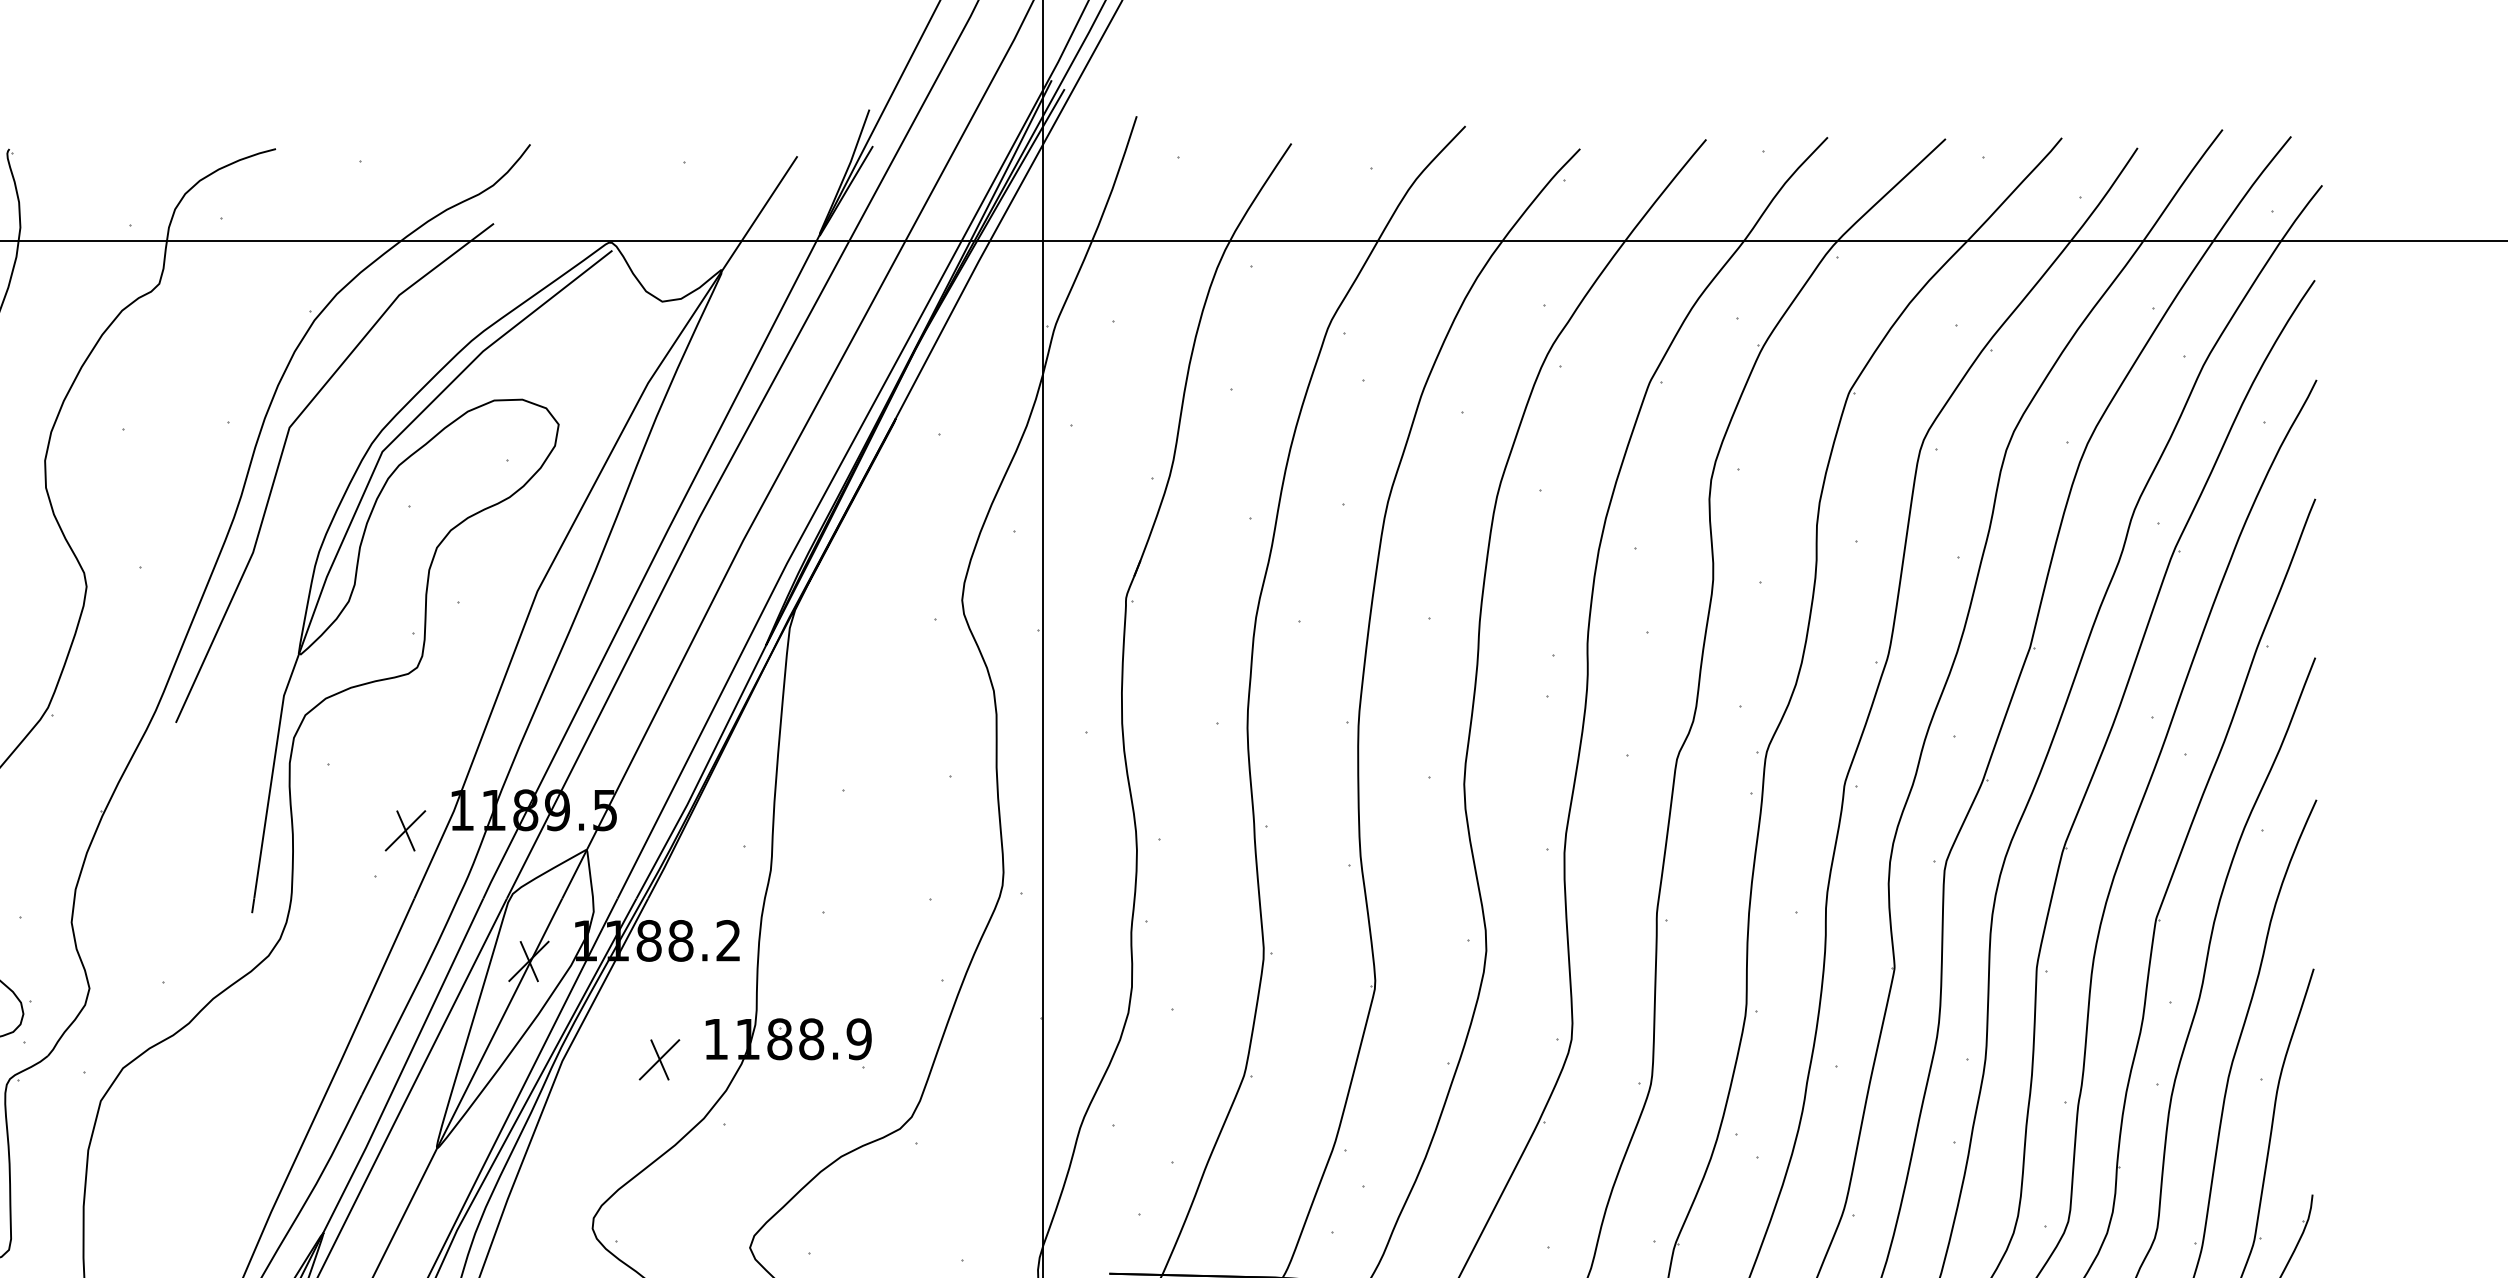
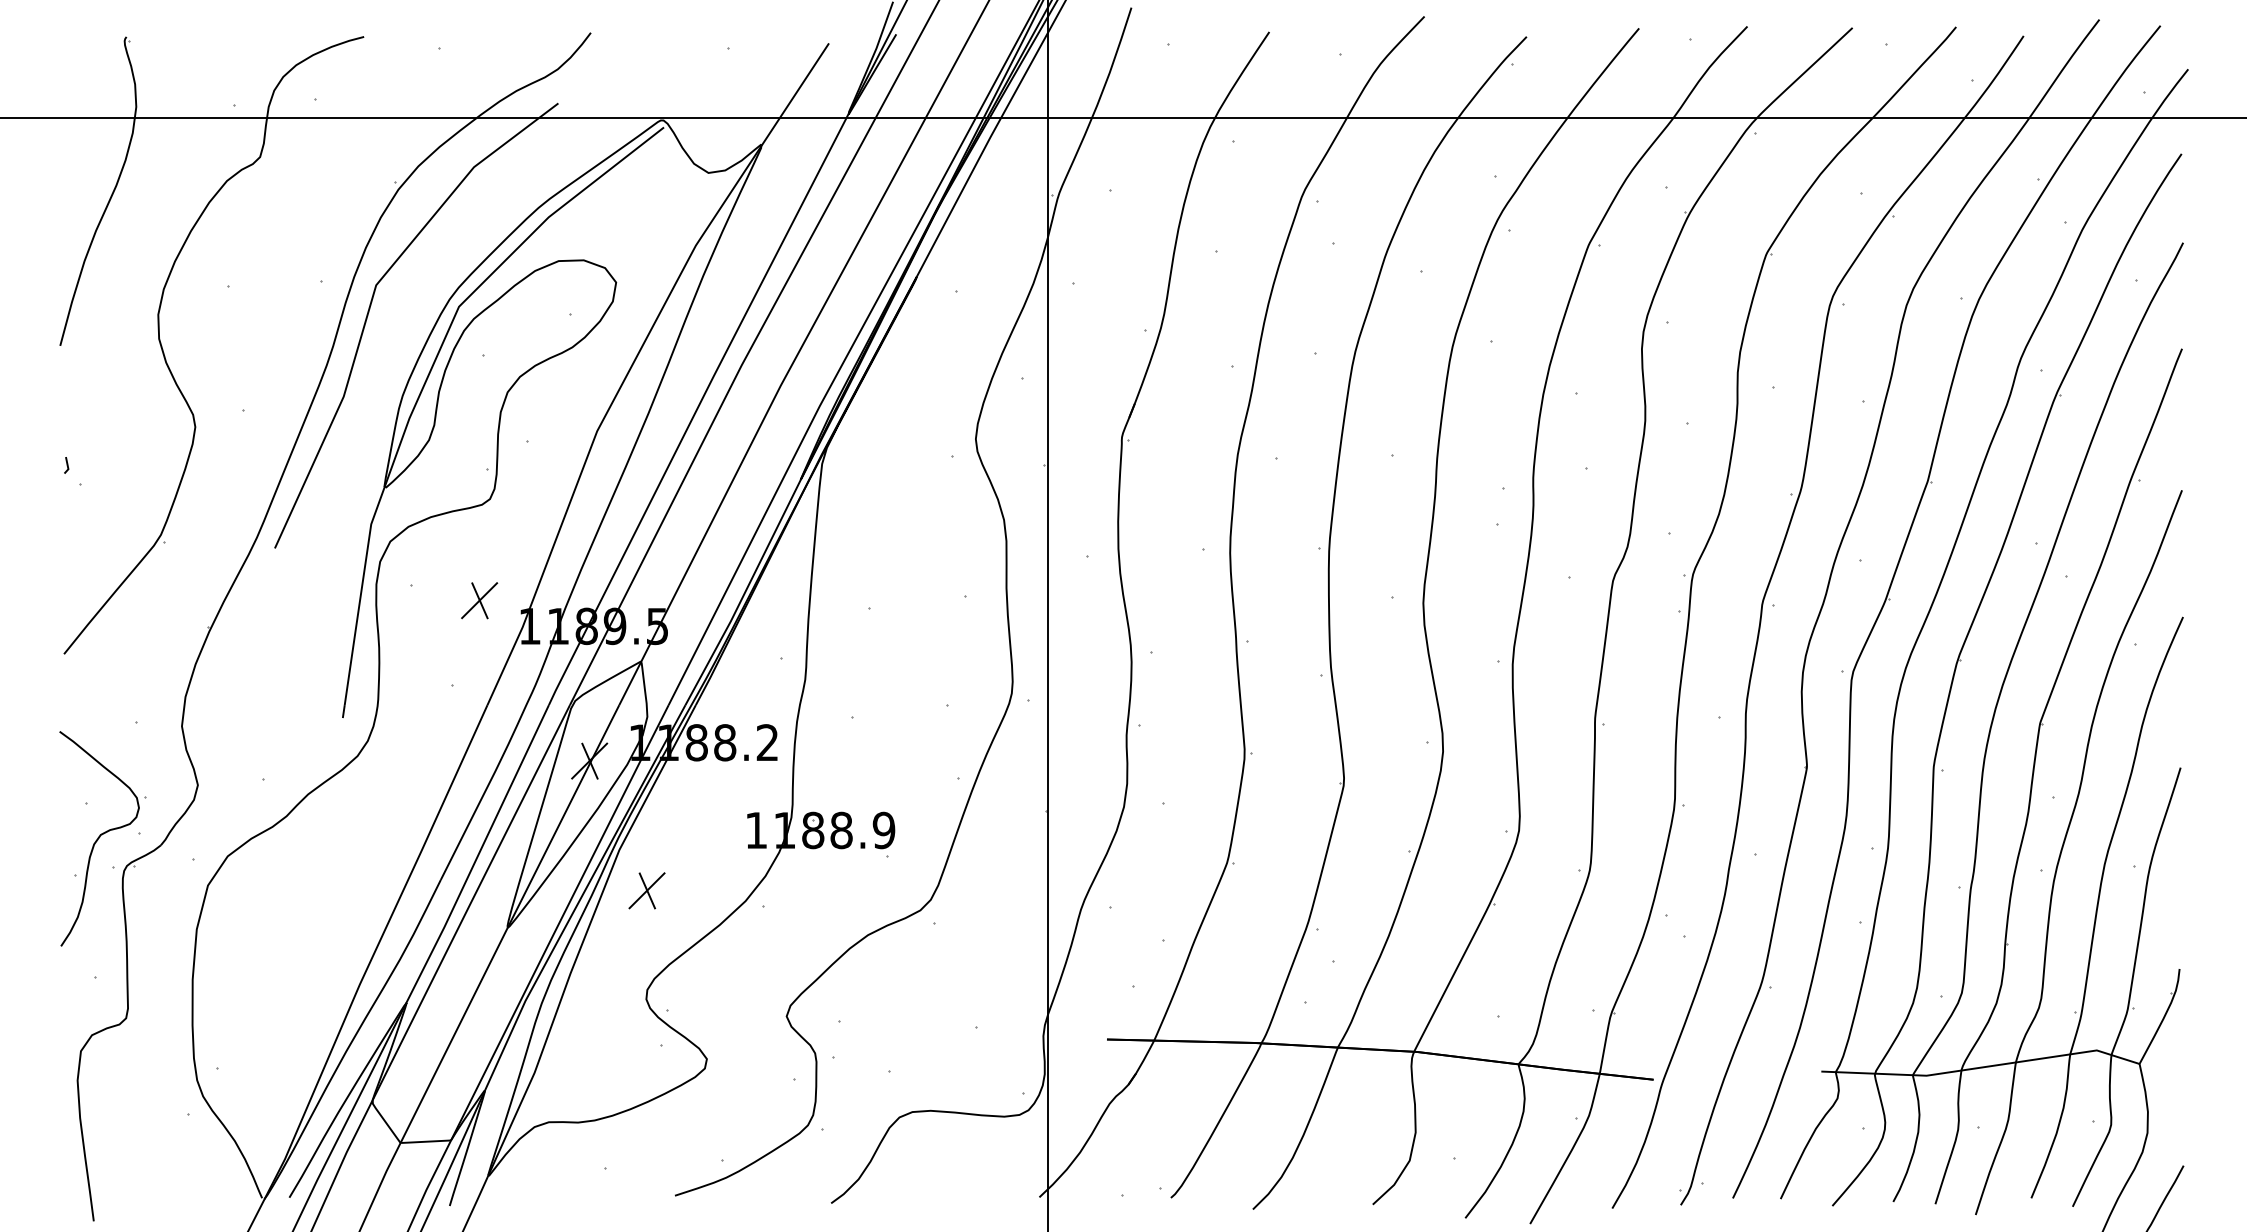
part: (405, 830) -> (479, 600), moved
part: (658, 1059) -> (646, 890), moved

